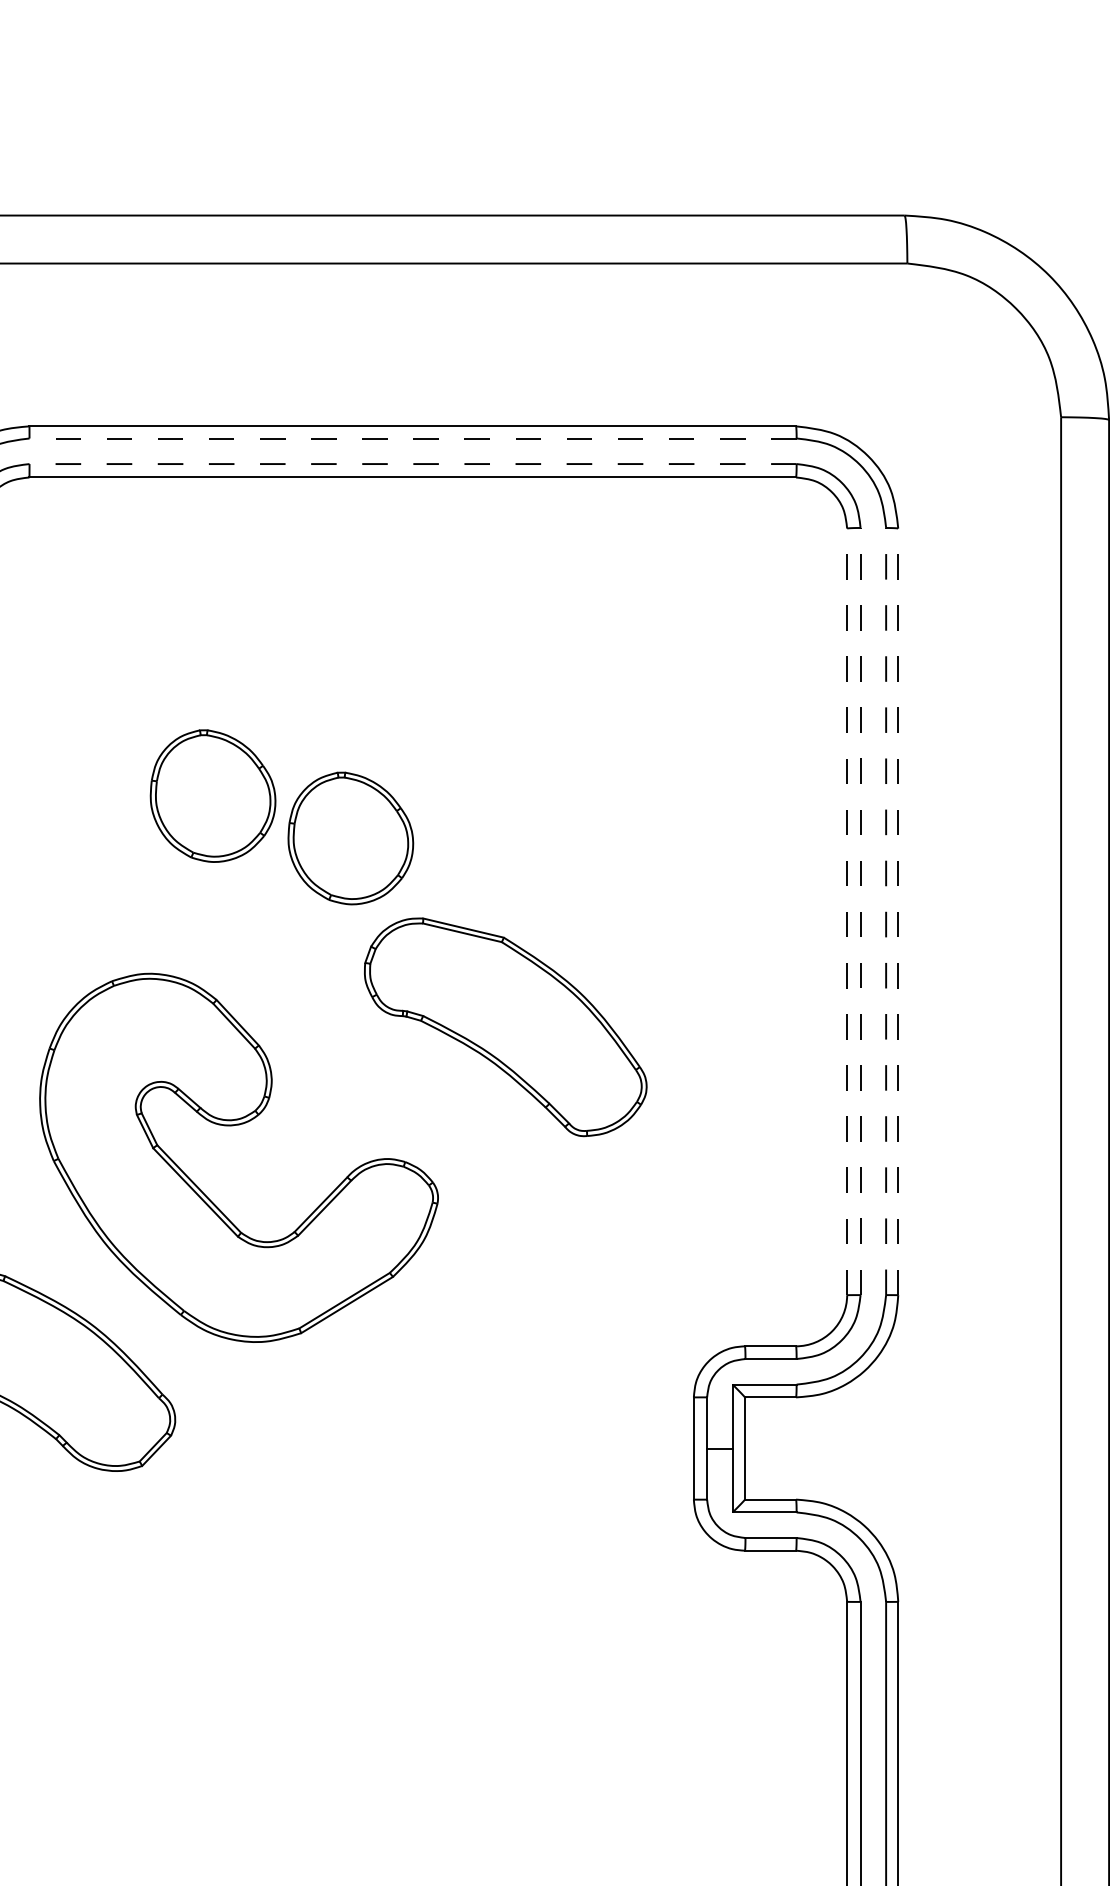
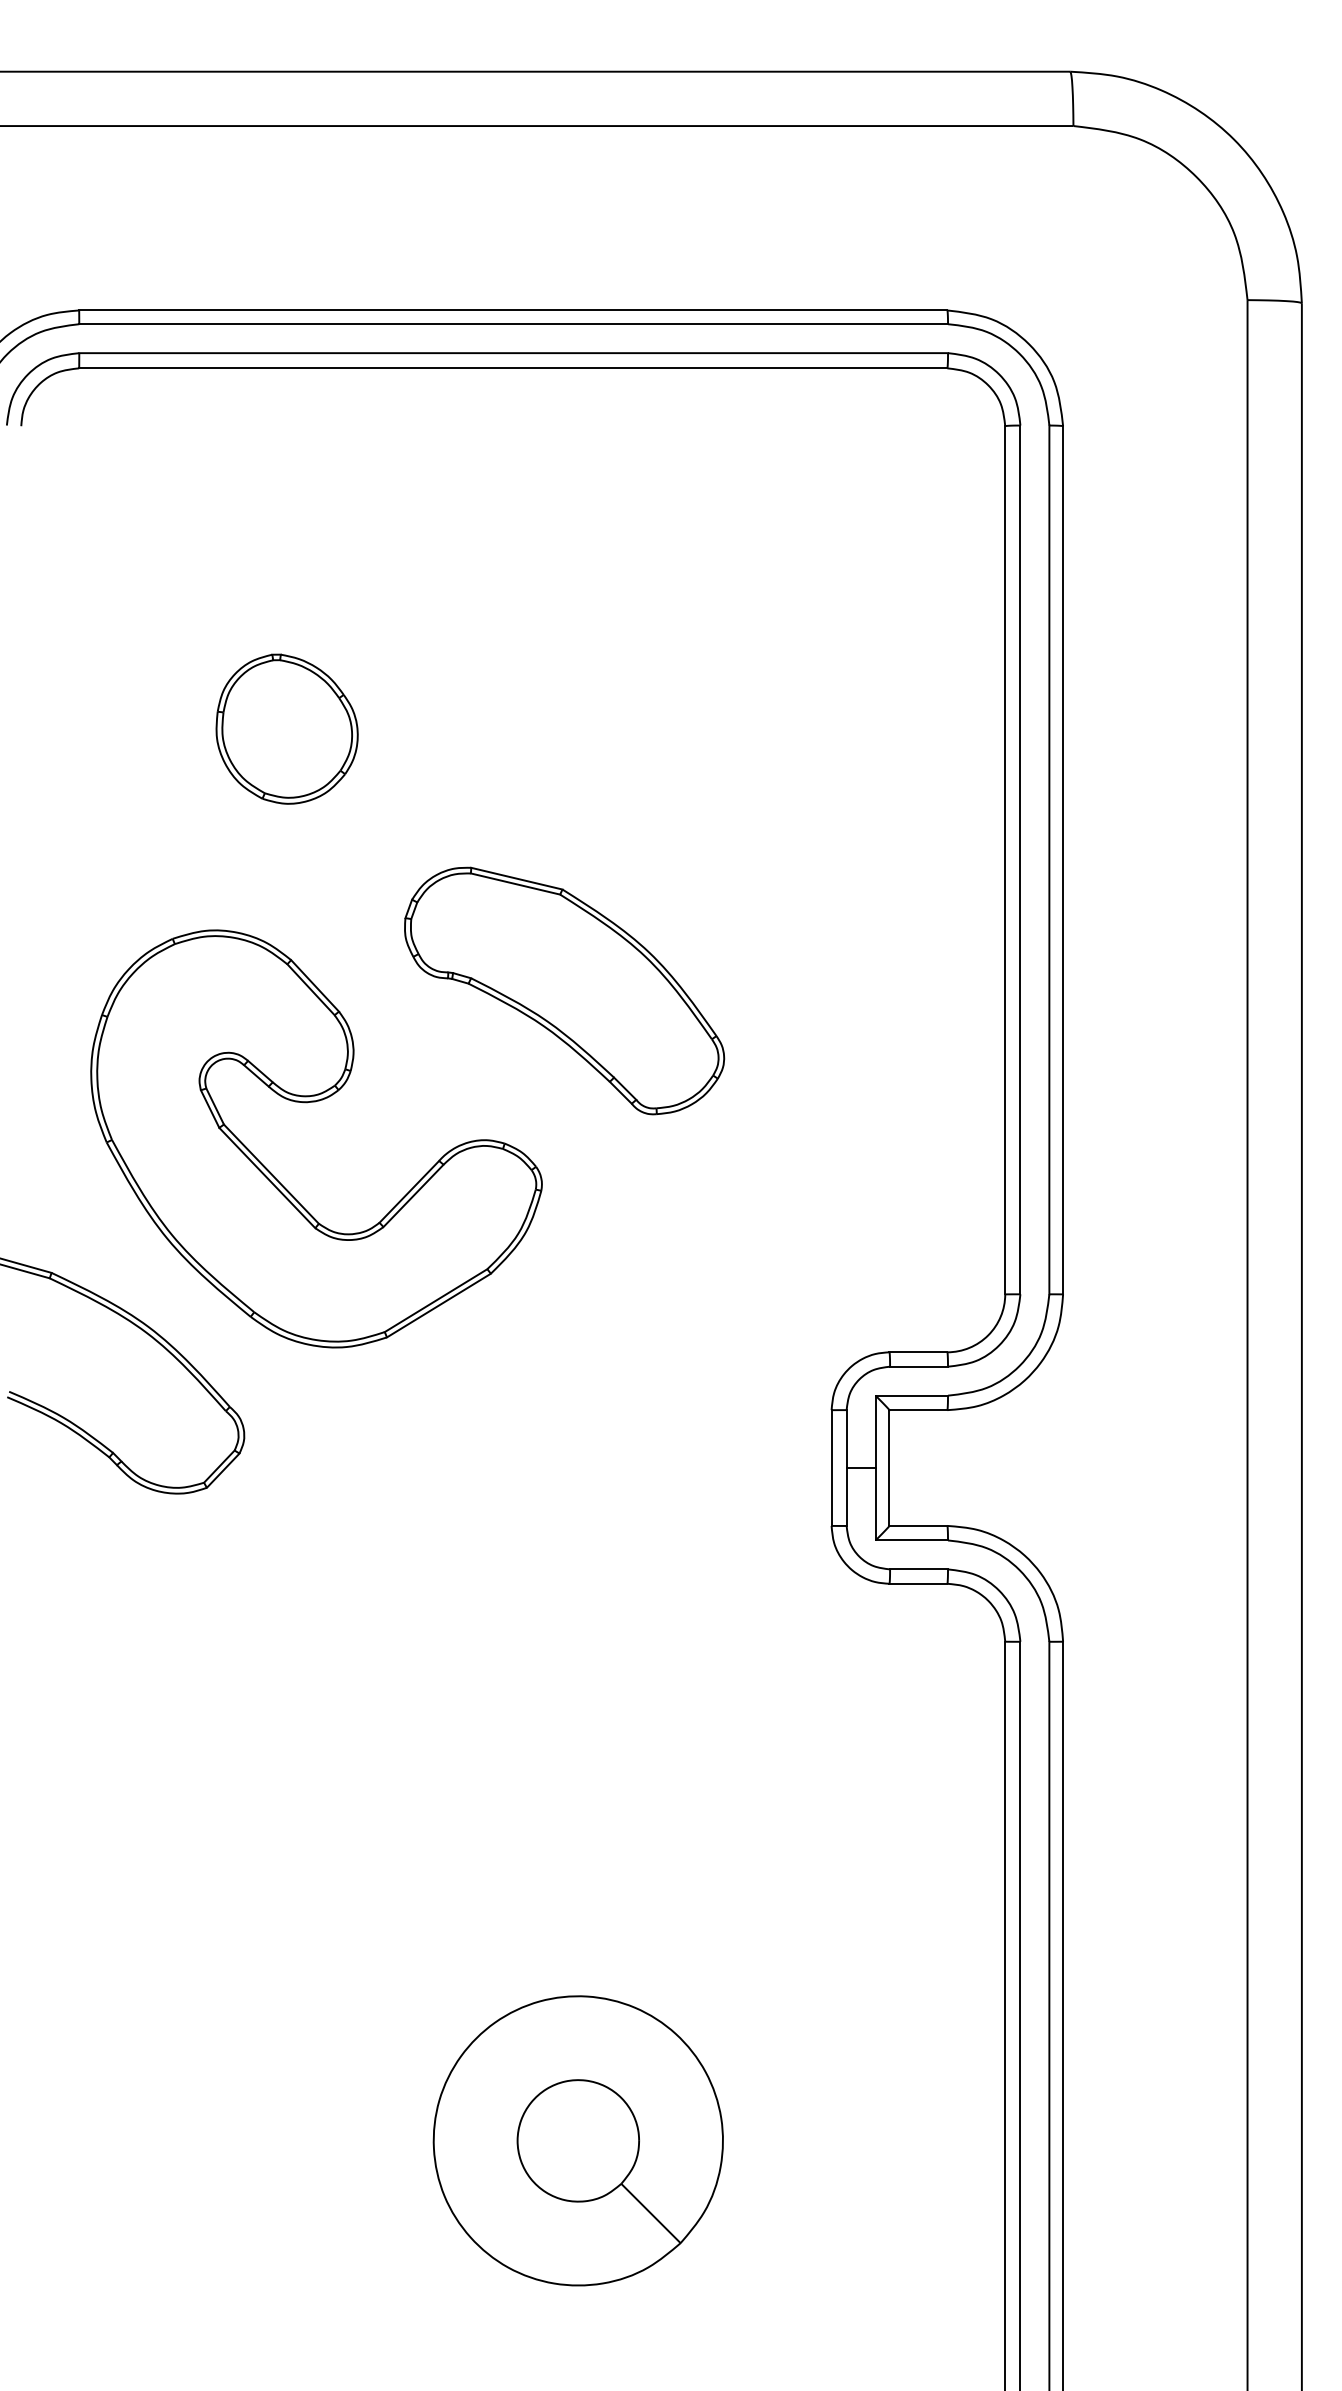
line: (412, 438) -> (513, 324), dashed -> solid
line: (412, 464) -> (513, 353), dashed -> solid
part: (350, 837) -> (442, 776), removed
line: (847, 911) -> (1005, 859), dashed -> solid
line: (860, 911) -> (1020, 859), dashed -> solid
line: (886, 911) -> (1049, 859), dashed -> solid
line: (898, 911) -> (1063, 859), dashed -> solid
part: (505, 1026) -> (564, 990), moved

